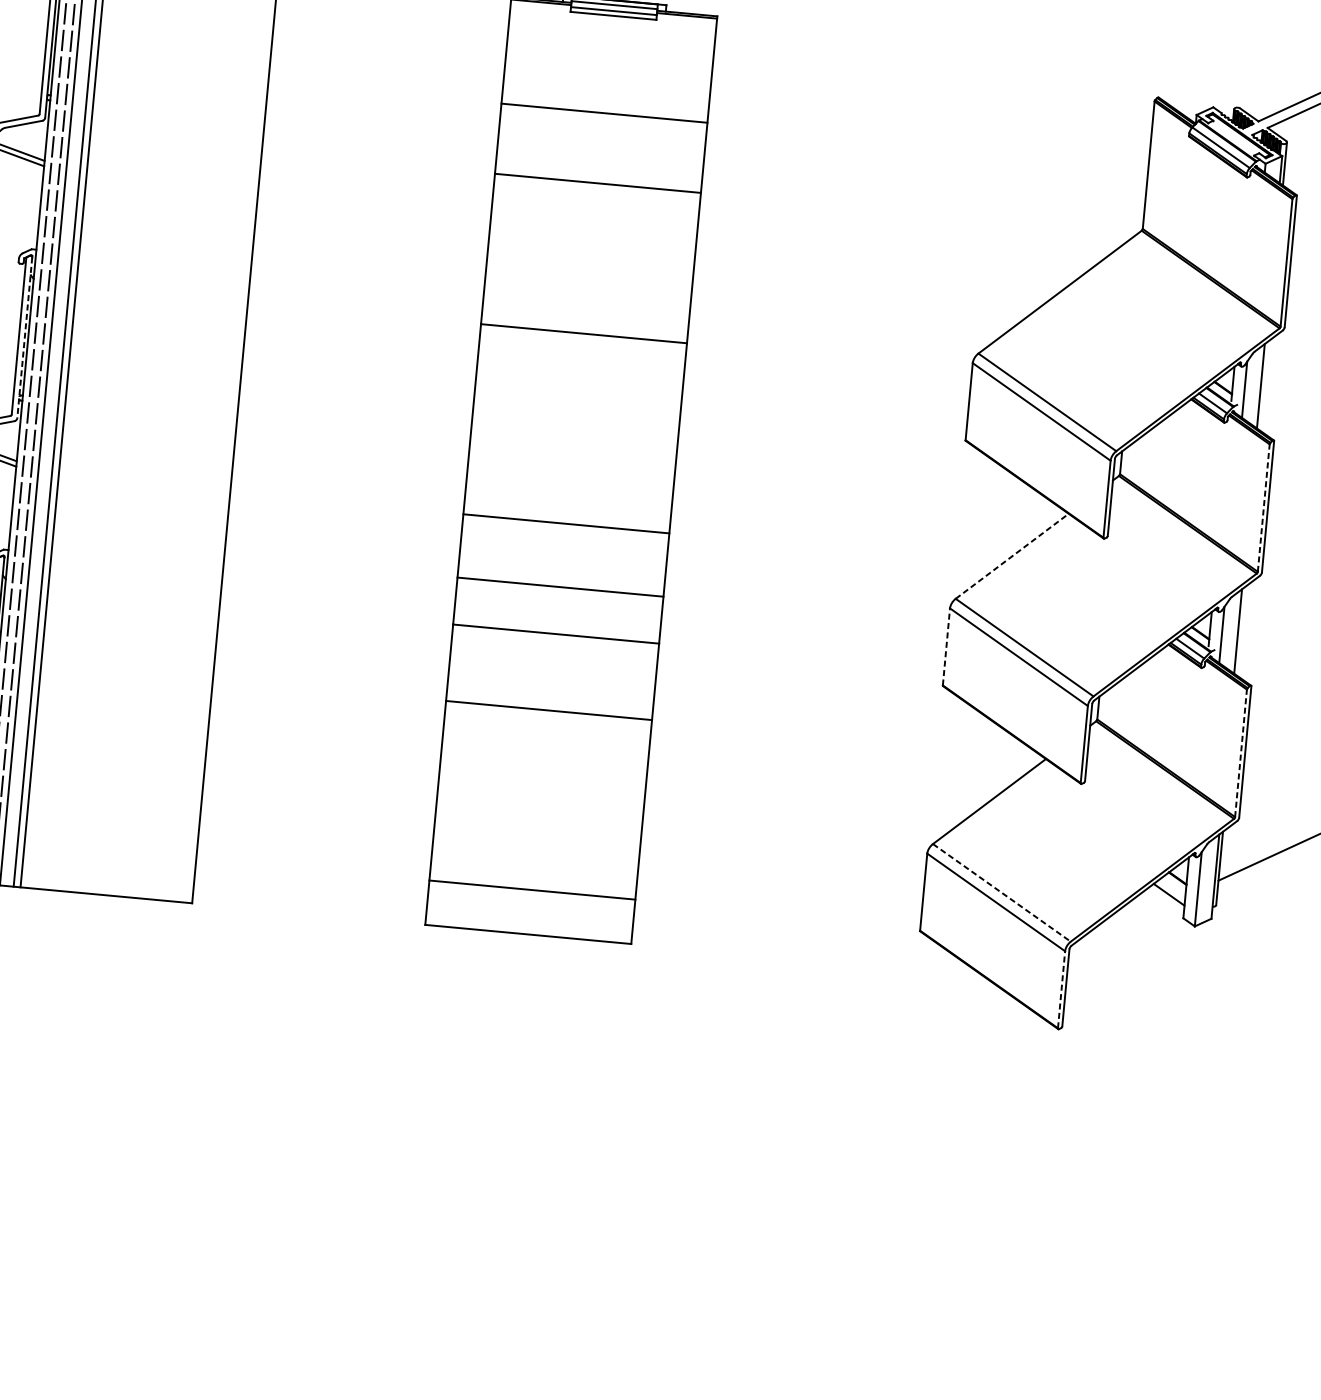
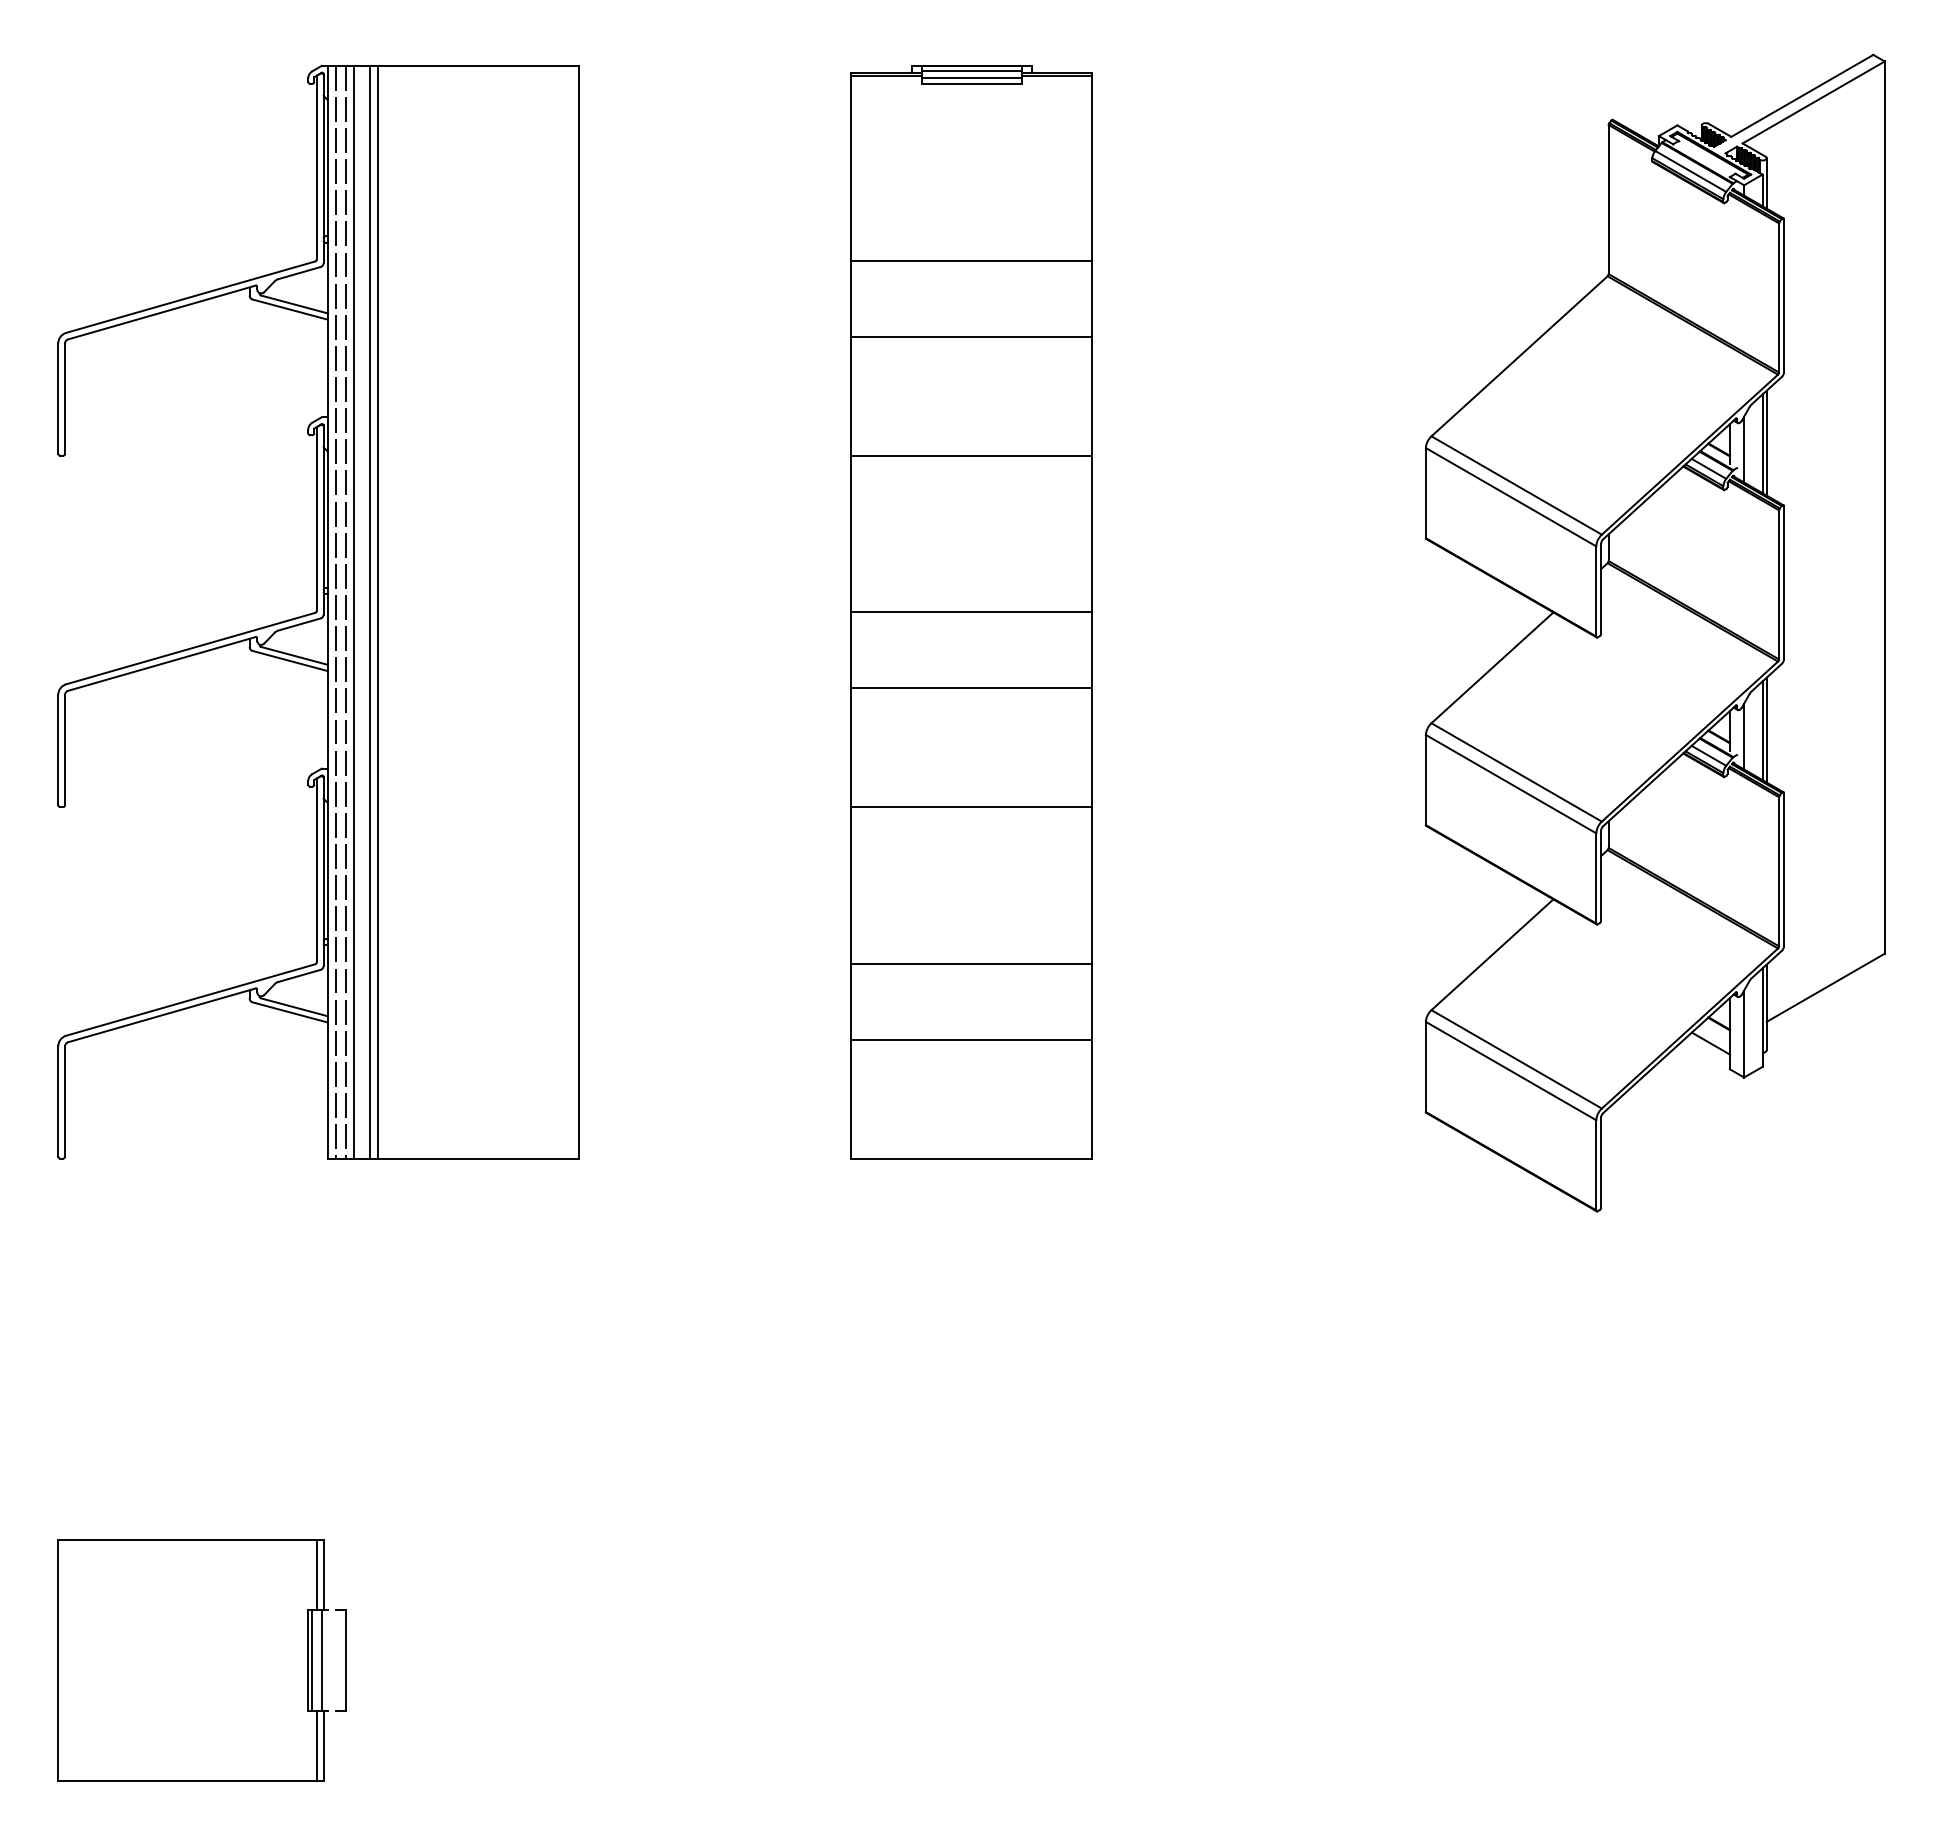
line: (604, 112) -> (971, 260), moved
line: (597, 183) -> (971, 336), moved
line: (24, 337) -> (323, 520), dashed -> solid
line: (1264, 385) -> (1766, 442), added
line: (1264, 507) -> (1779, 584), dashed -> solid
line: (566, 524) -> (971, 612), moved
line: (1012, 556) -> (1492, 667), dashed -> solid
line: (560, 587) -> (971, 688), moved
line: (1241, 630) -> (1766, 729), added
line: (946, 646) -> (1425, 779), dashed -> solid
line: (548, 710) -> (971, 963), moved
line: (1241, 753) -> (1779, 871), dashed -> solid
line: (532, 889) -> (971, 1039), moved
line: (1002, 893) -> (1517, 1059), dashed -> solid
line: (1061, 989) -> (1596, 1164), dashed -> solid

